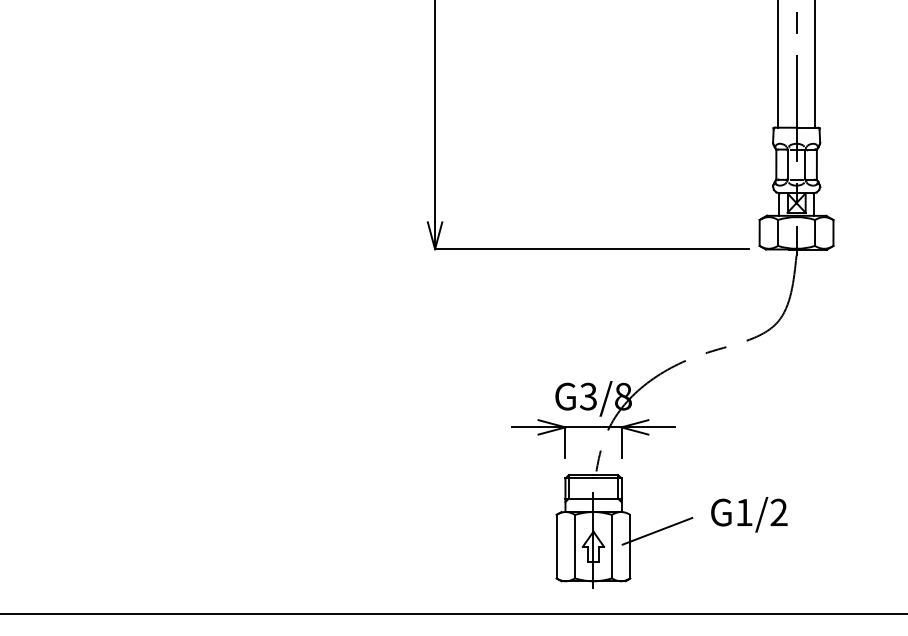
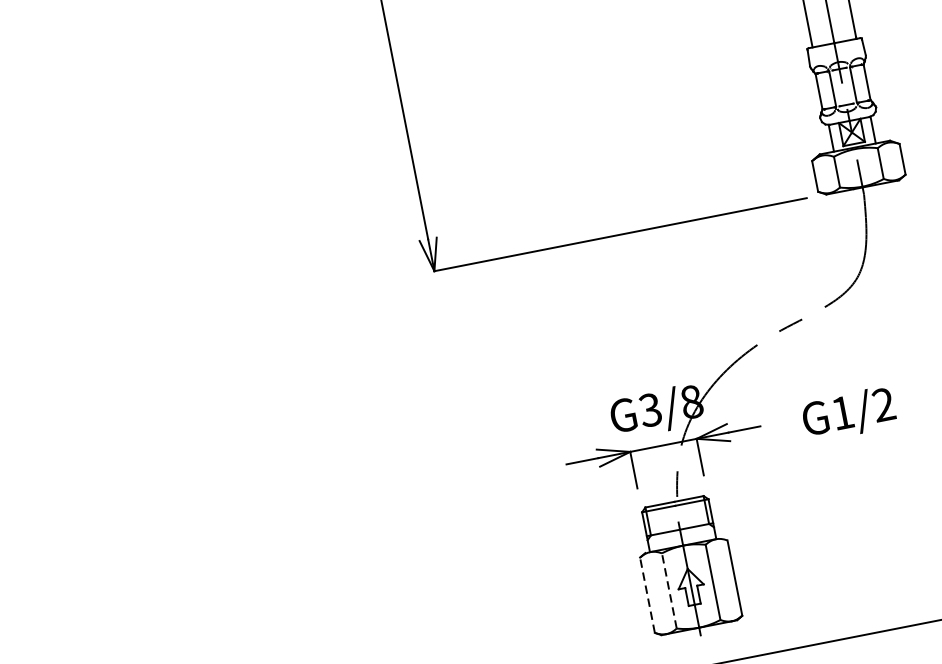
text: (749, 514) -> (849, 414), moved
line: (657, 531) -> (763, 553), removed
line: (556, 546) -> (647, 595), solid -> dashed
line: (575, 546) -> (669, 590), solid -> dashed

